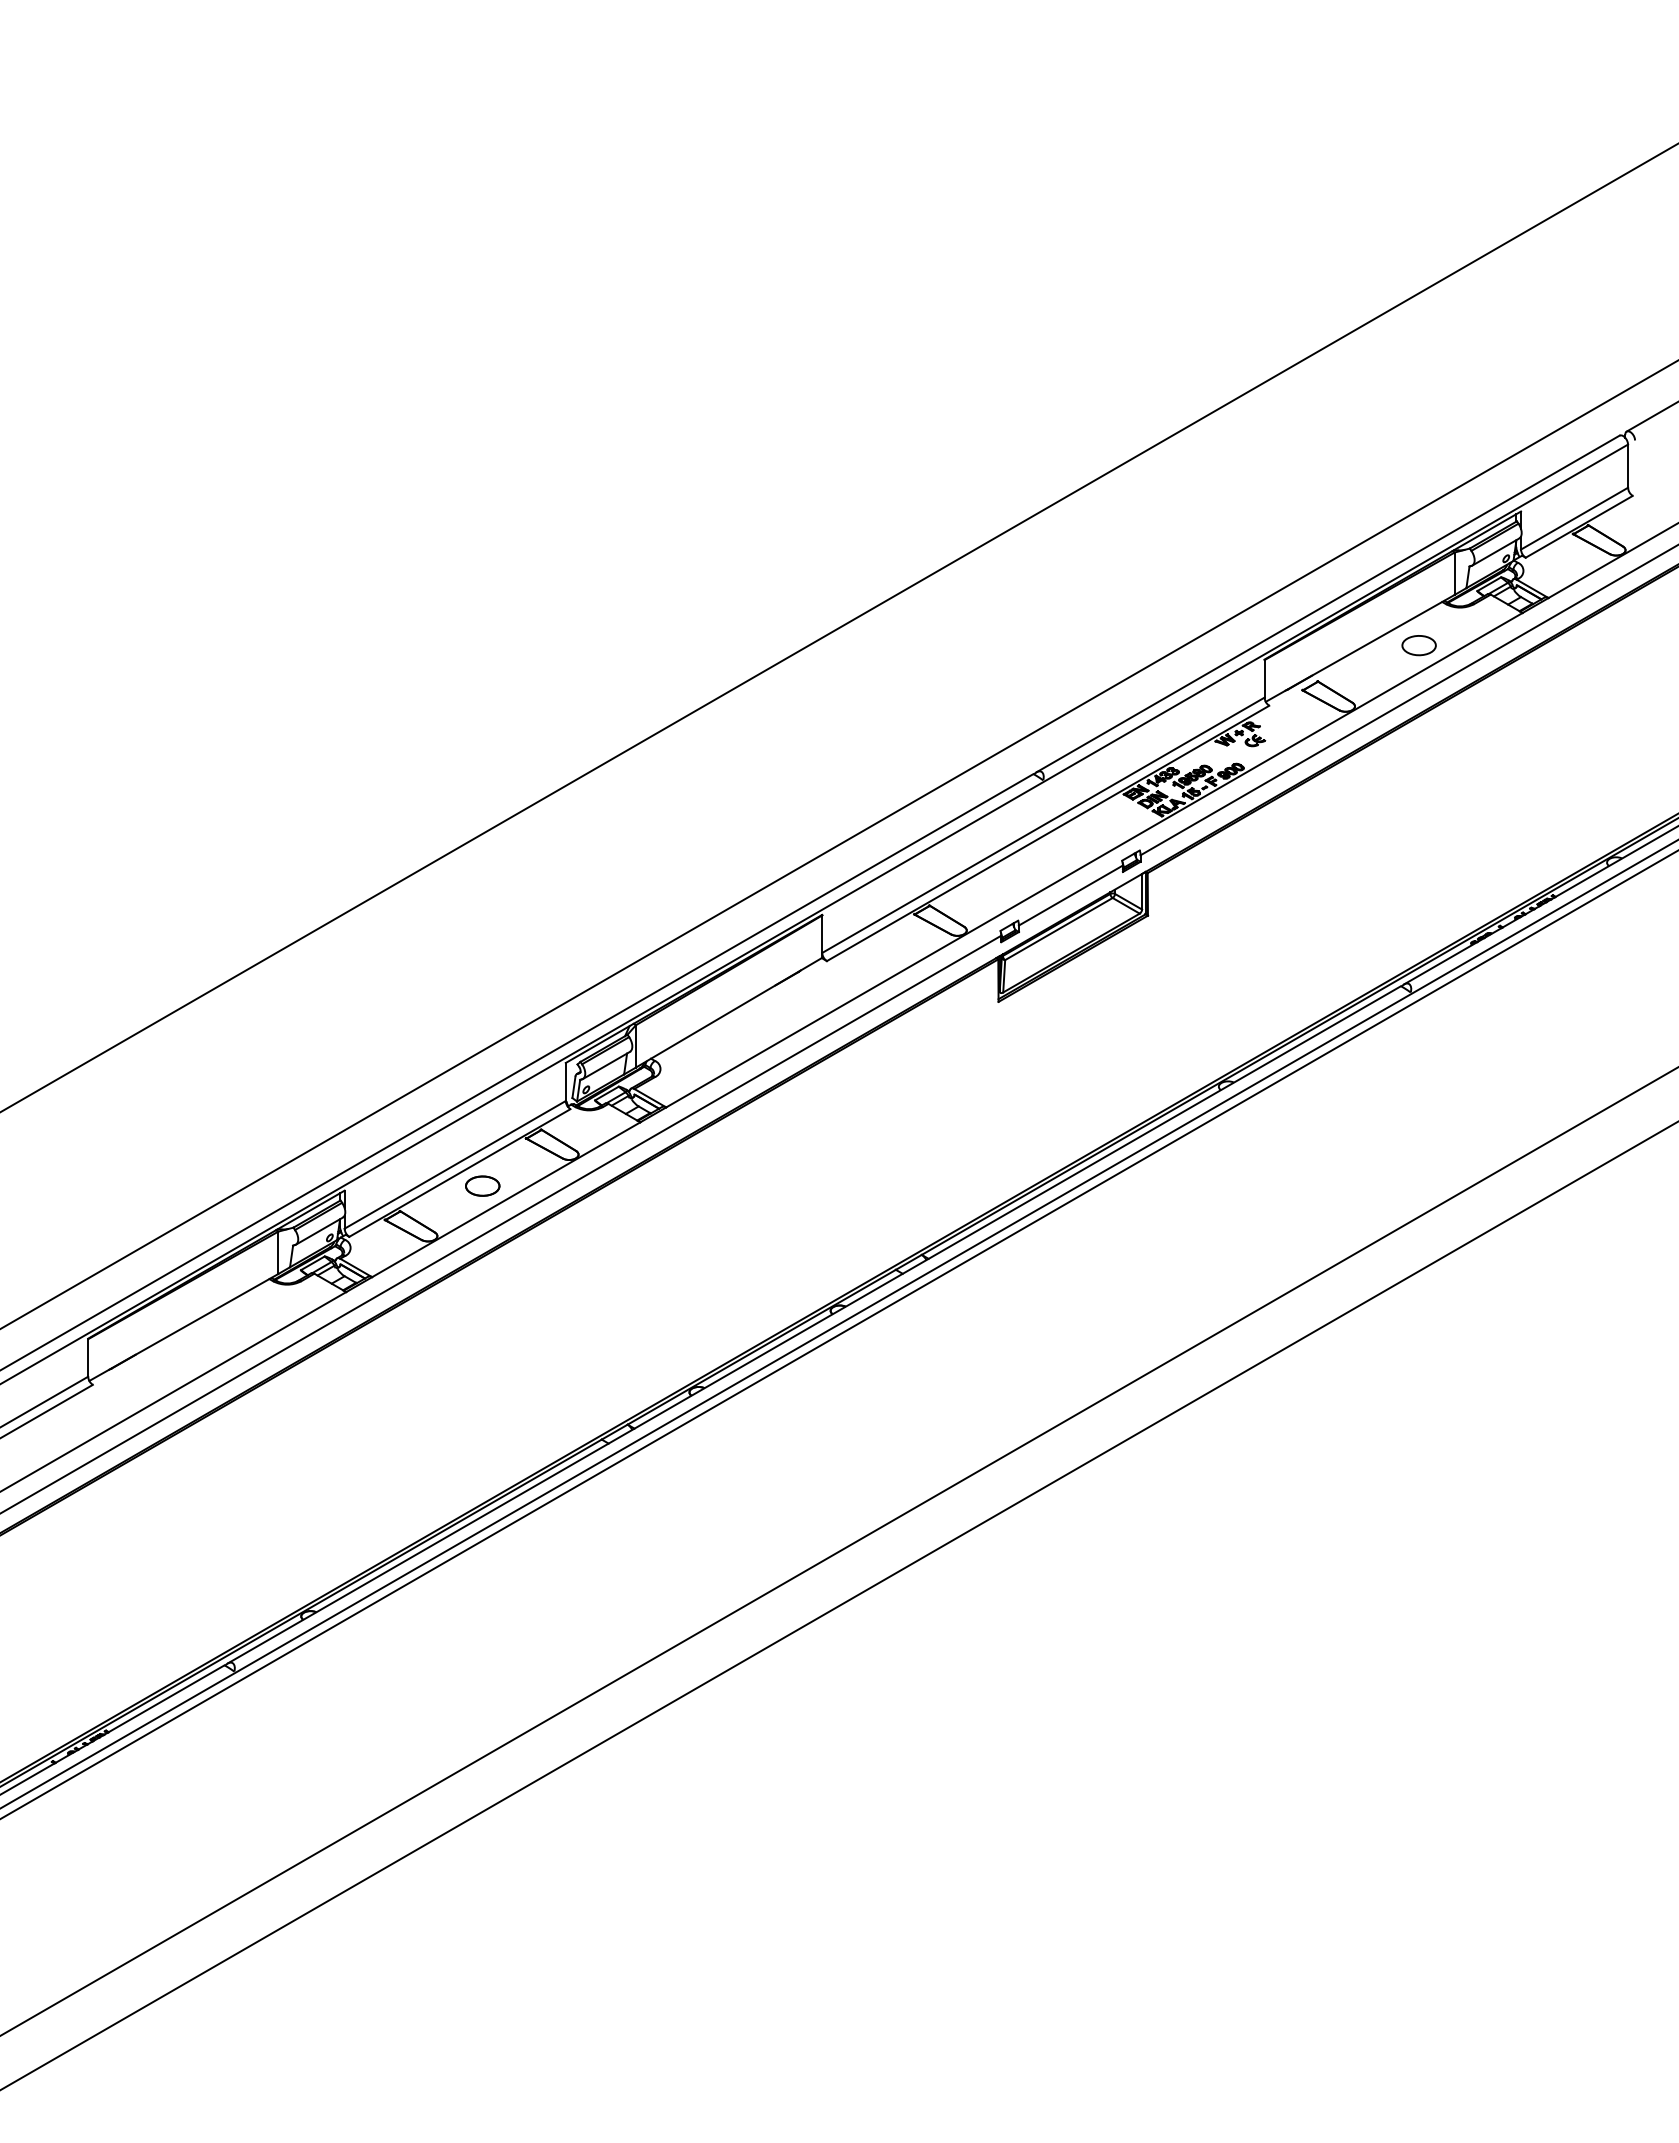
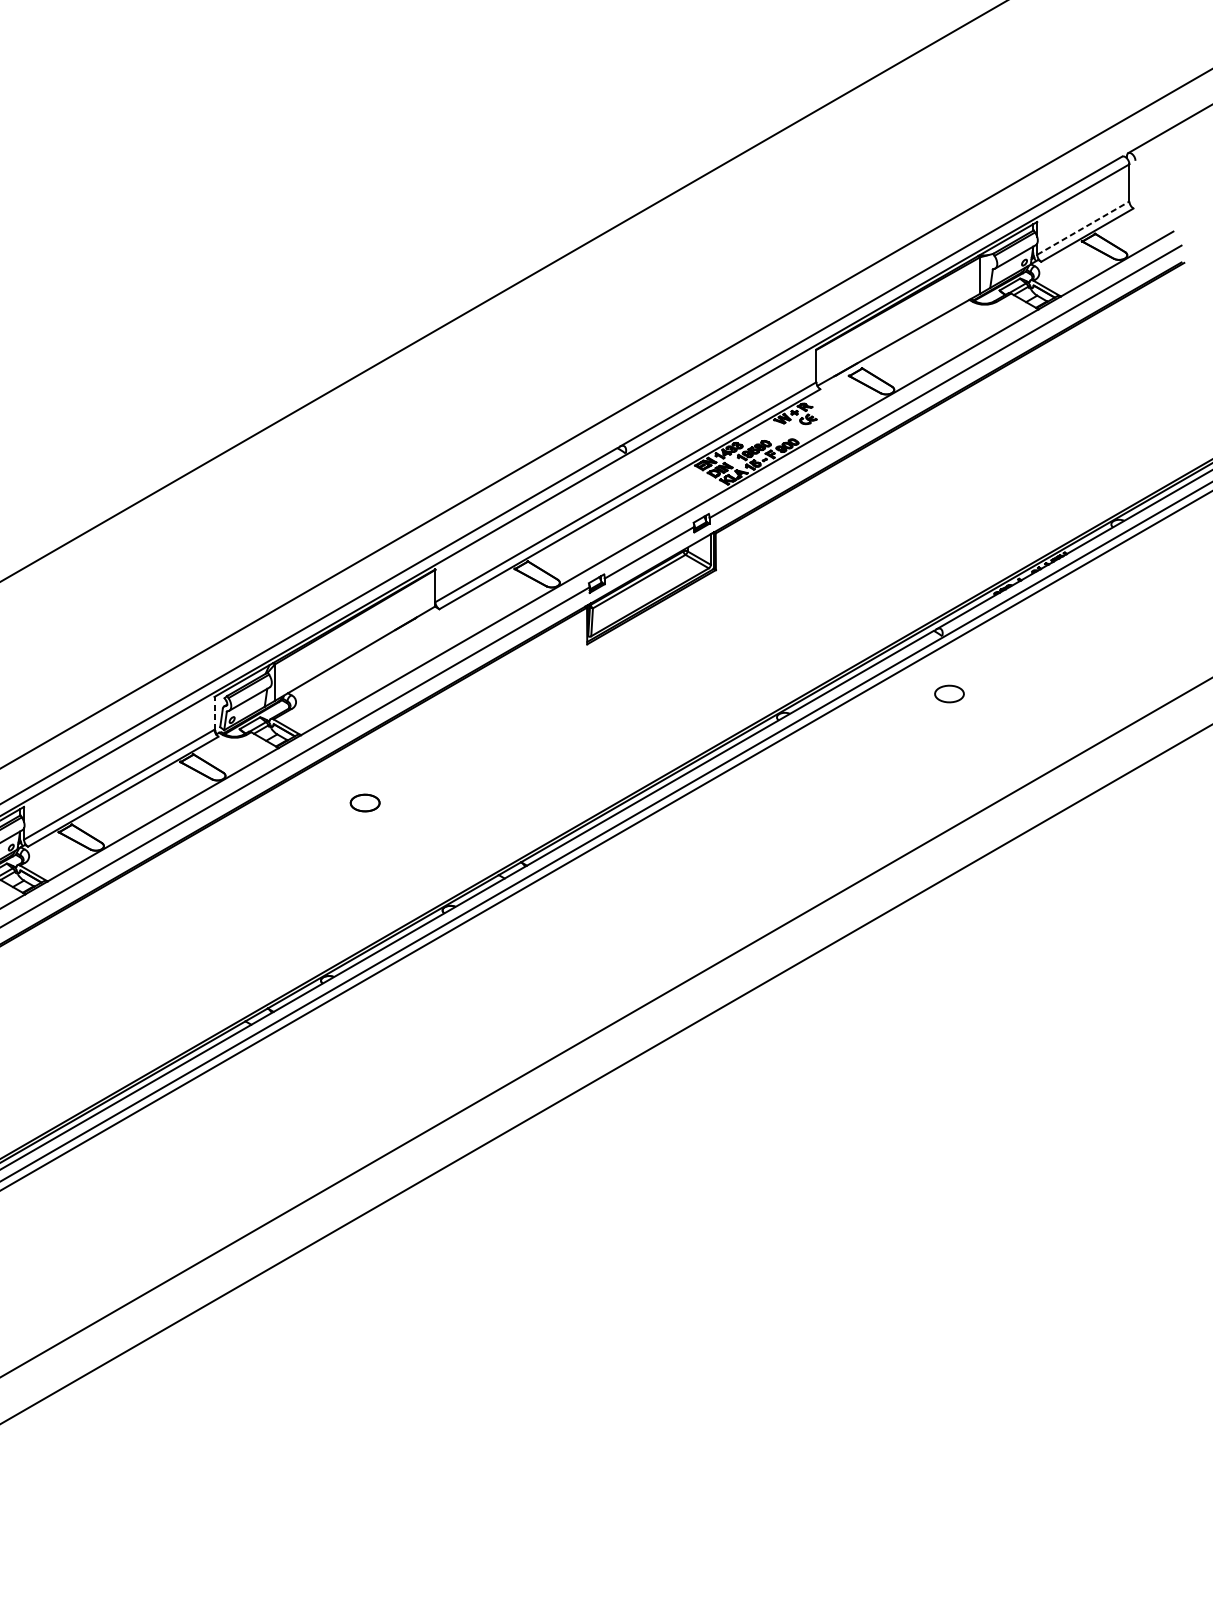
line: (1574, 518) -> (1083, 228), solid -> dashed
part: (1418, 645) -> (948, 693), moved
line: (565, 1081) -> (214, 712), solid -> dashed
part: (482, 1185) -> (364, 802), moved

